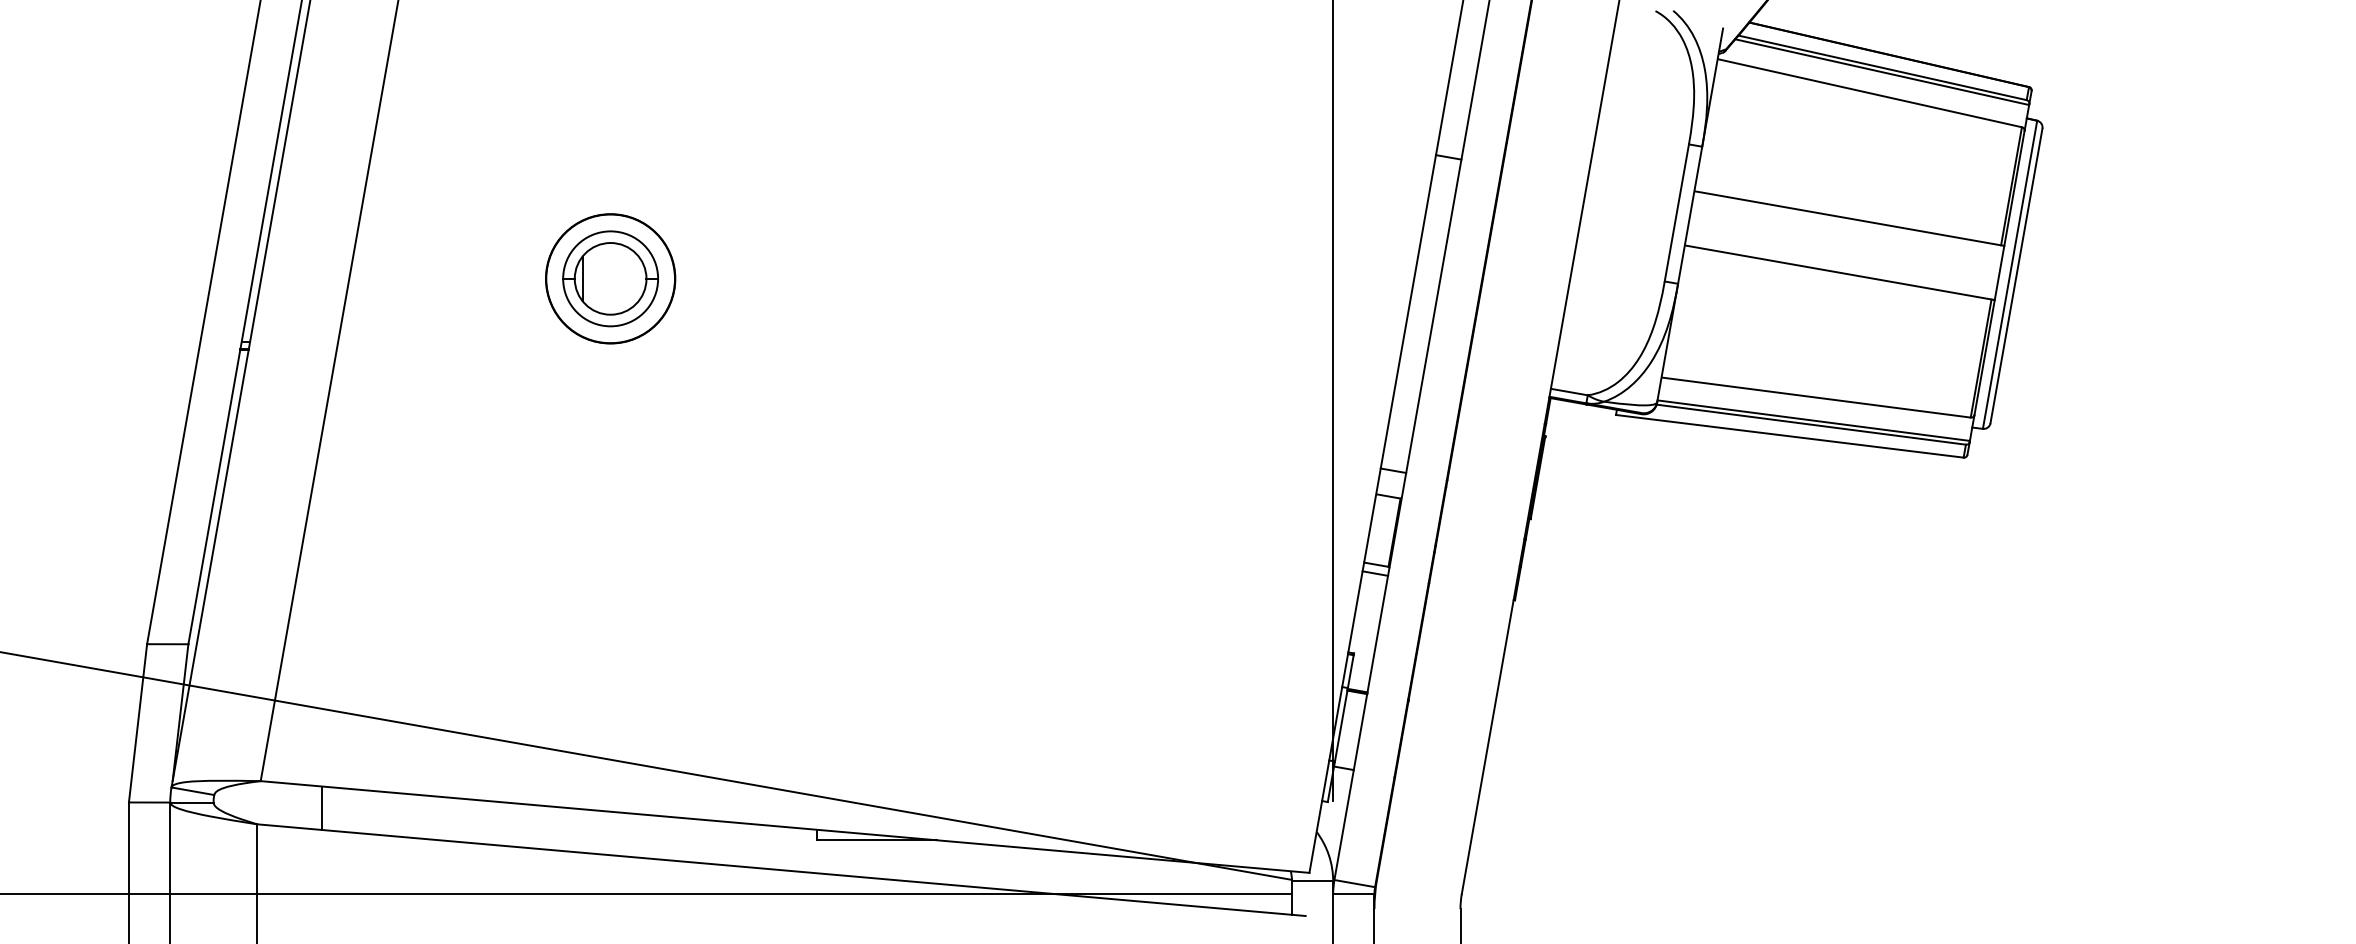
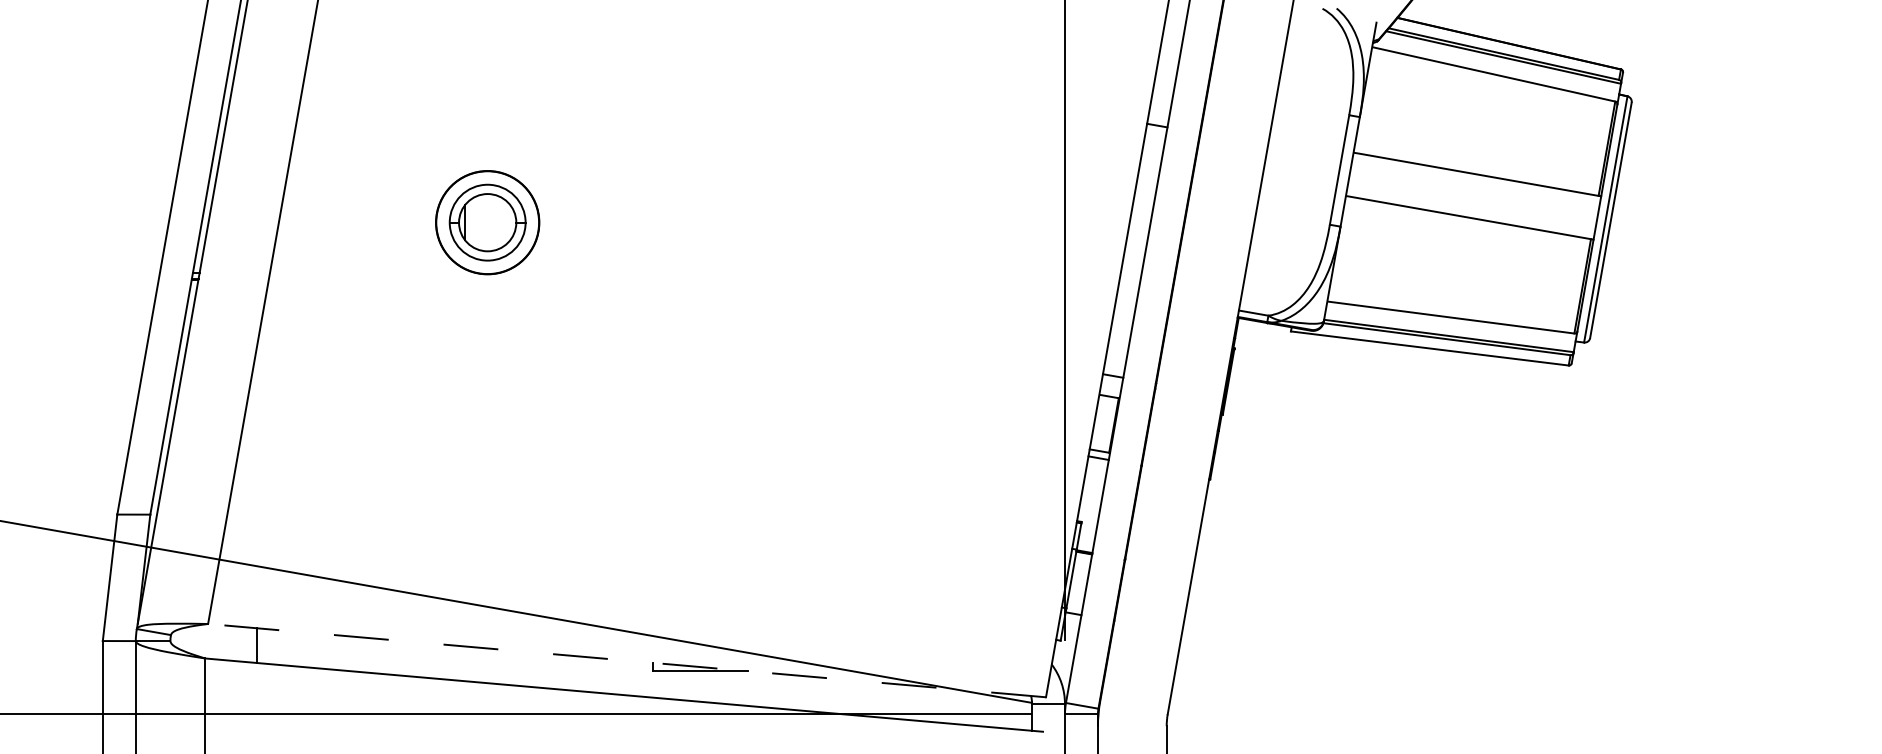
line: (785, 826) -> (627, 660), solid -> dashed

